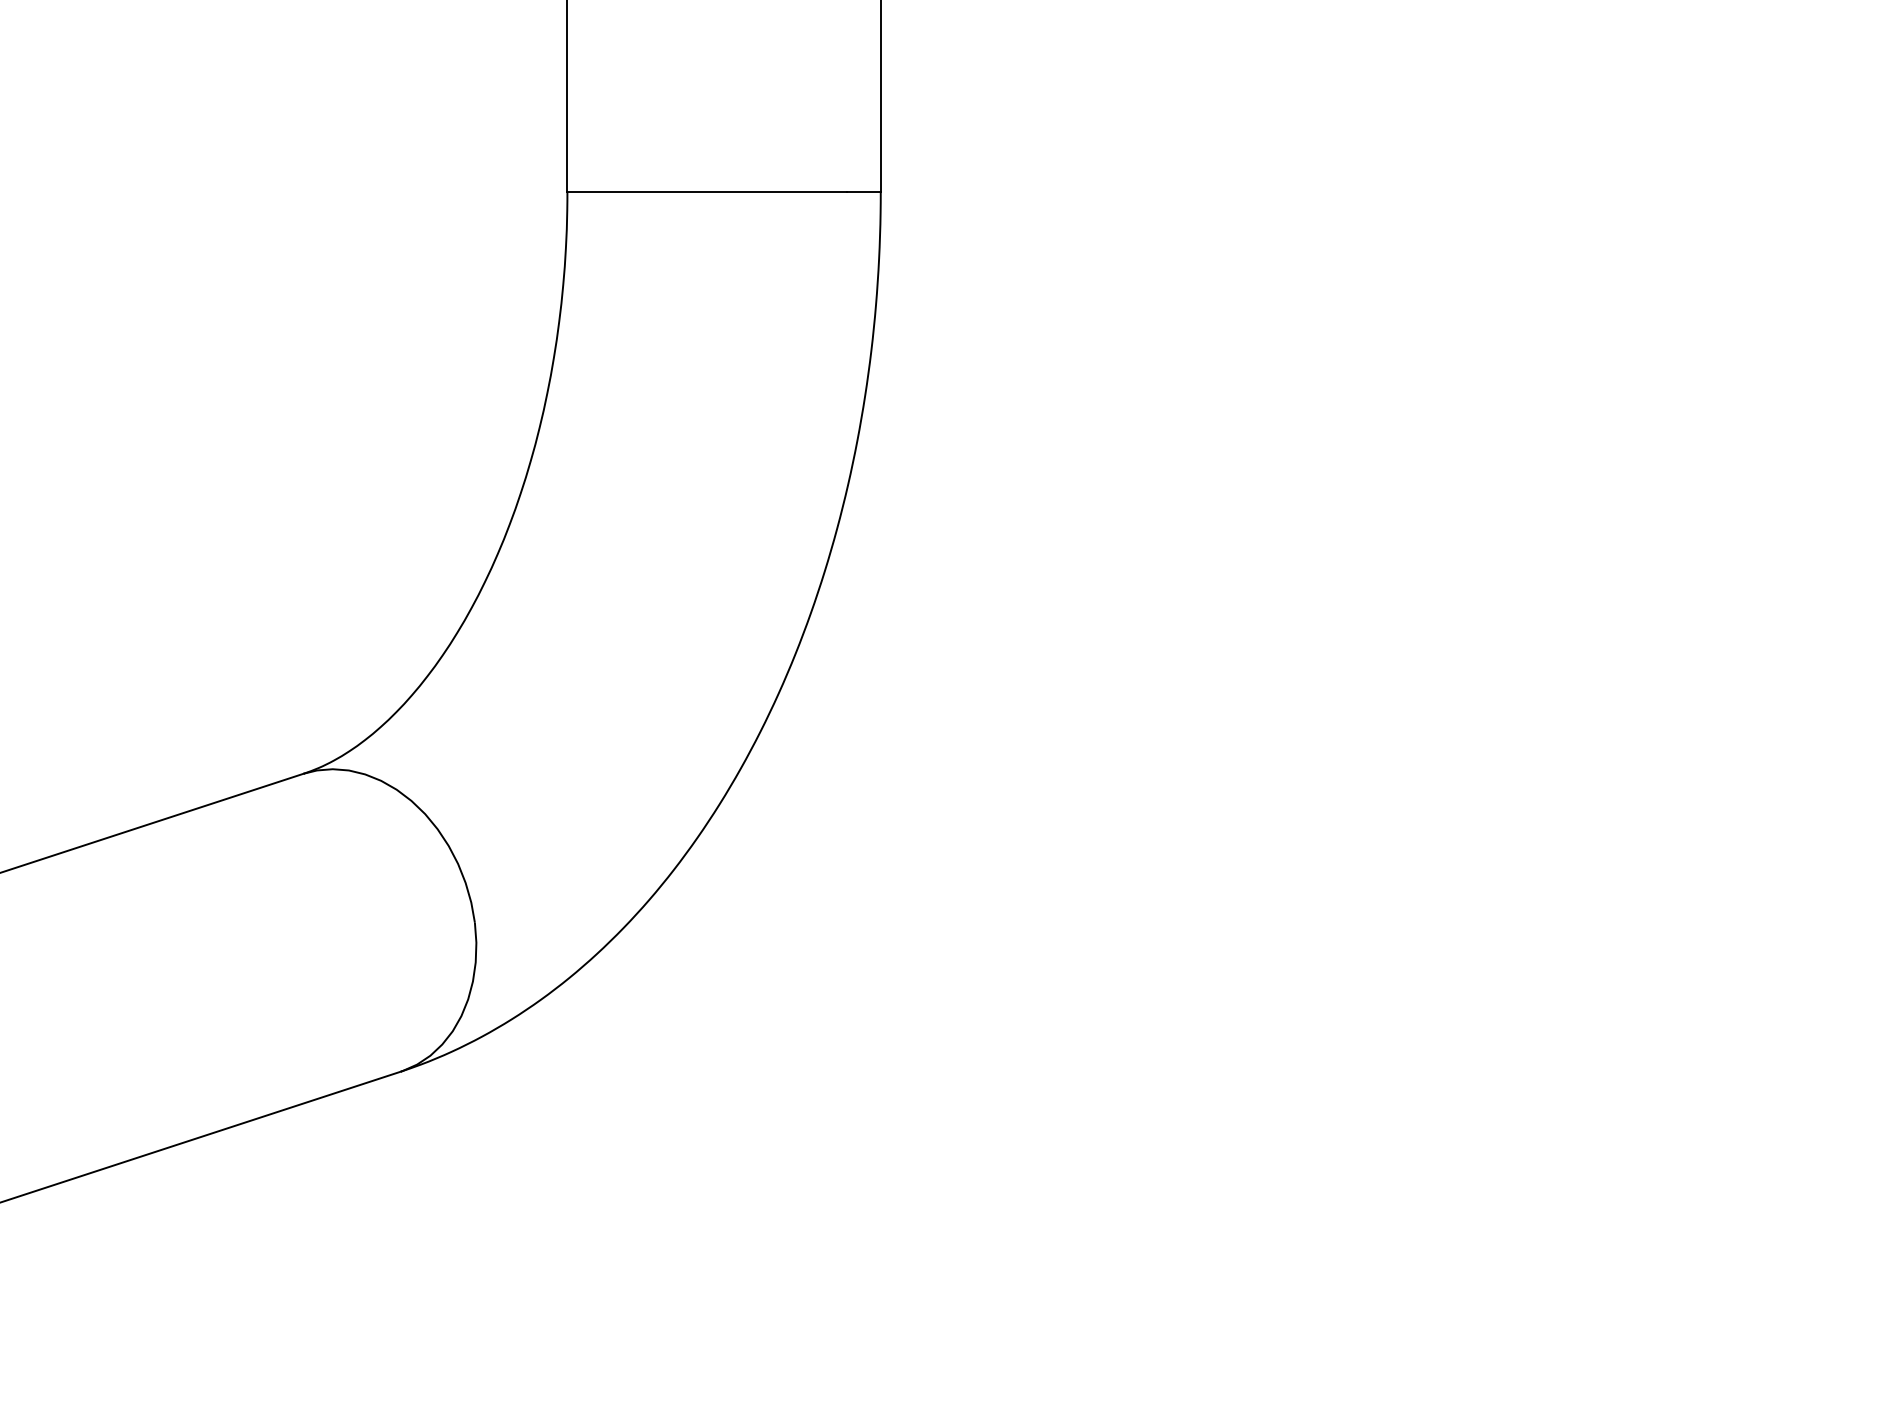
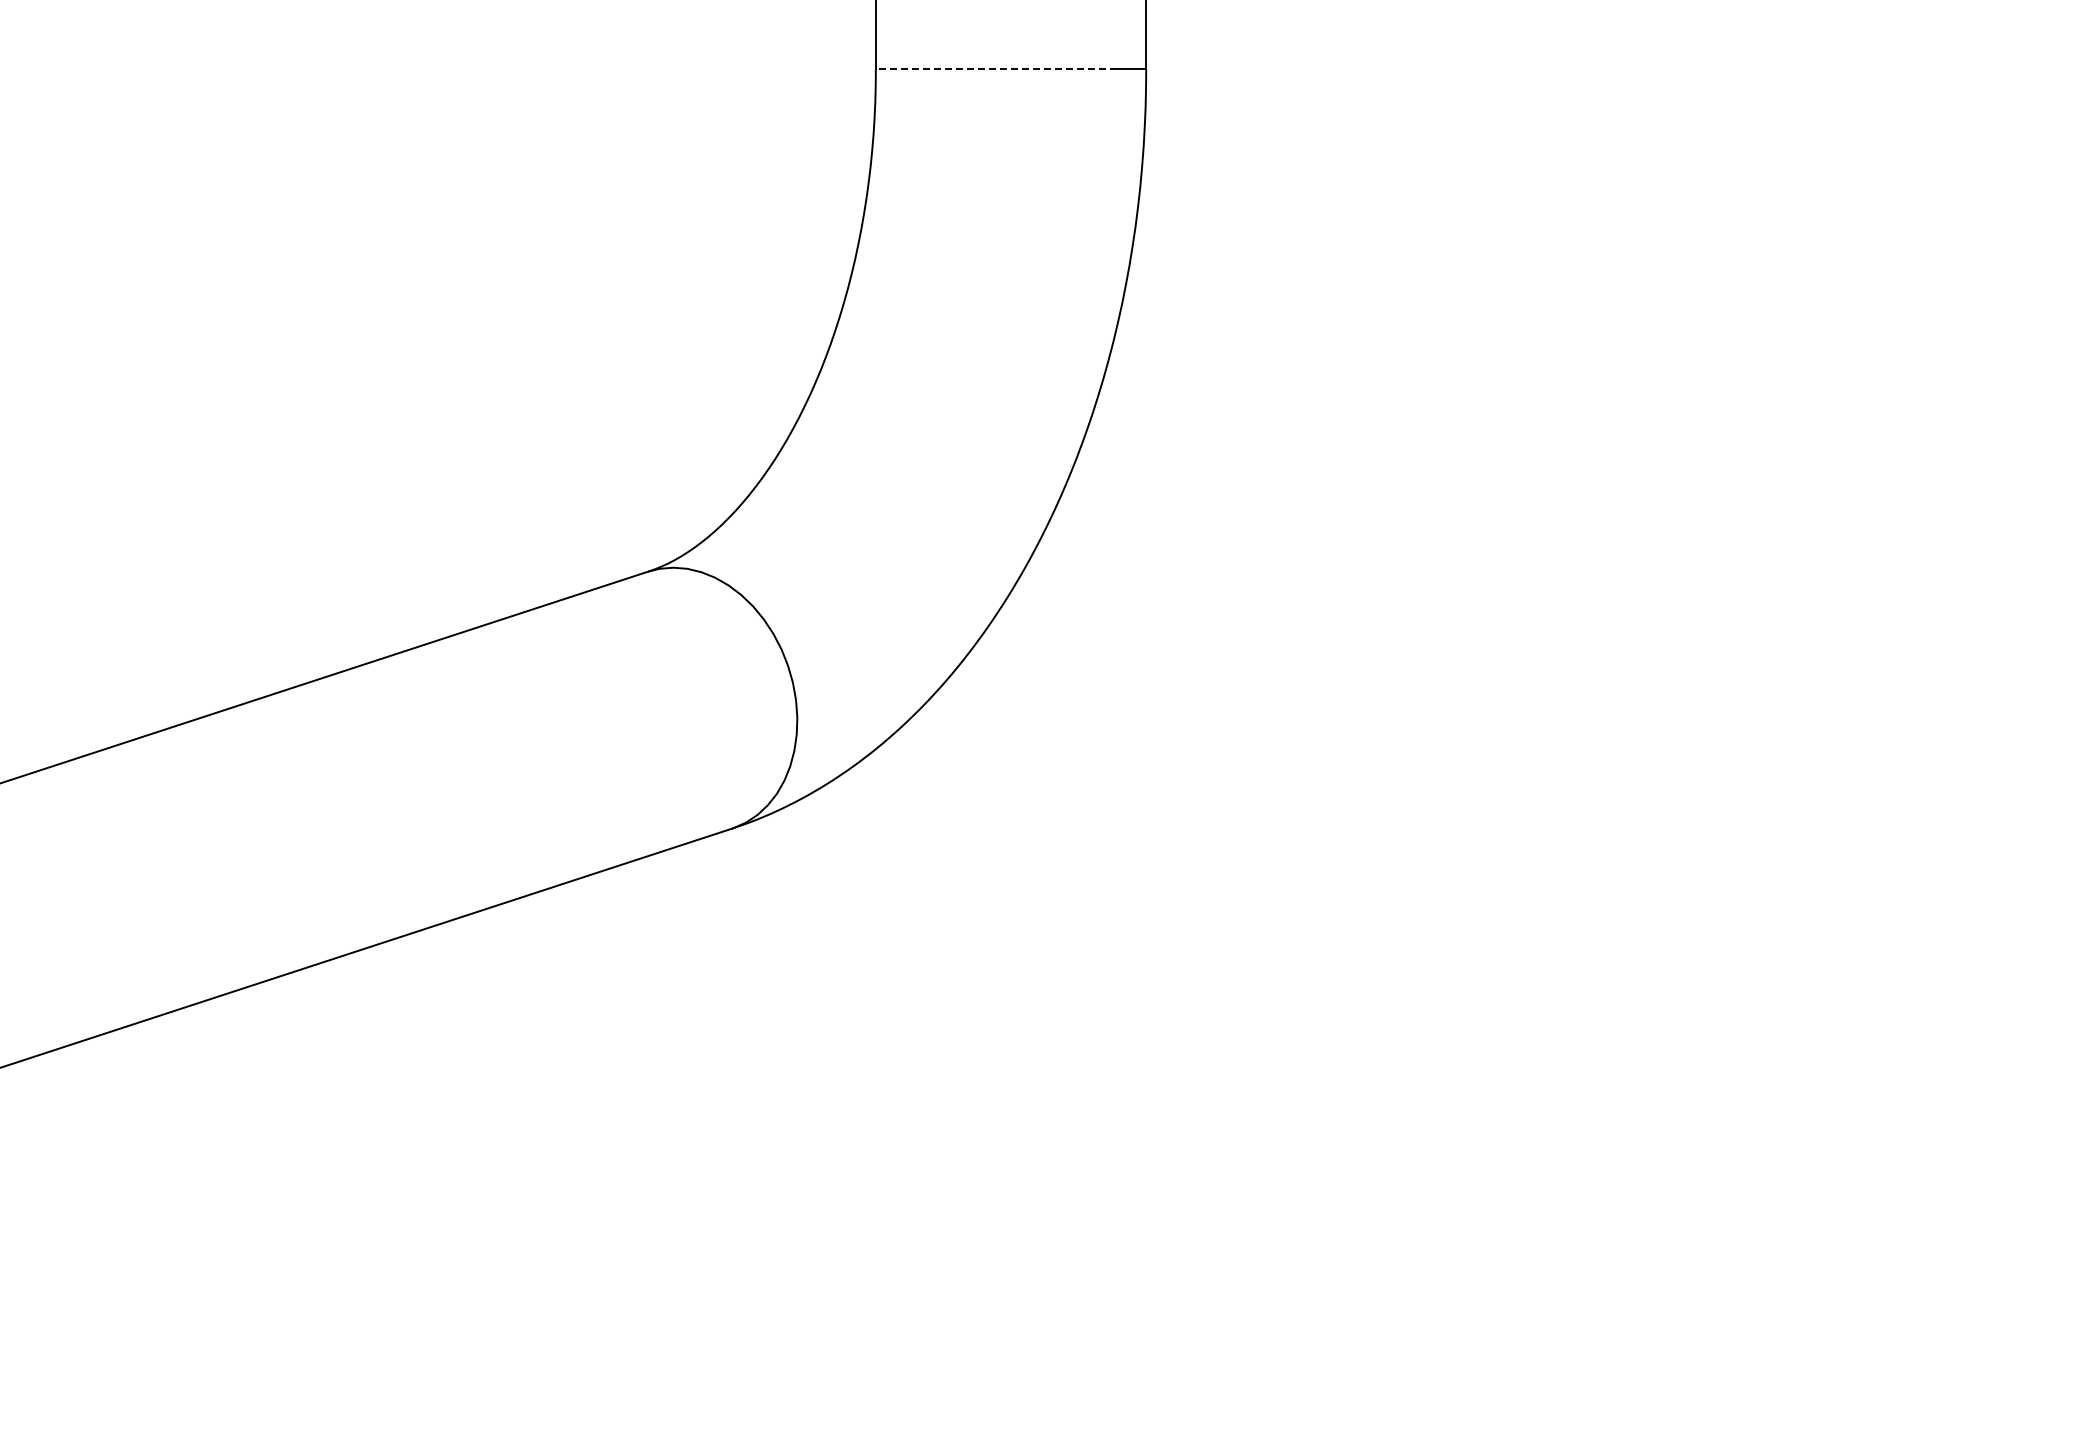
line: (706, 191) -> (995, 69), solid -> dashed

